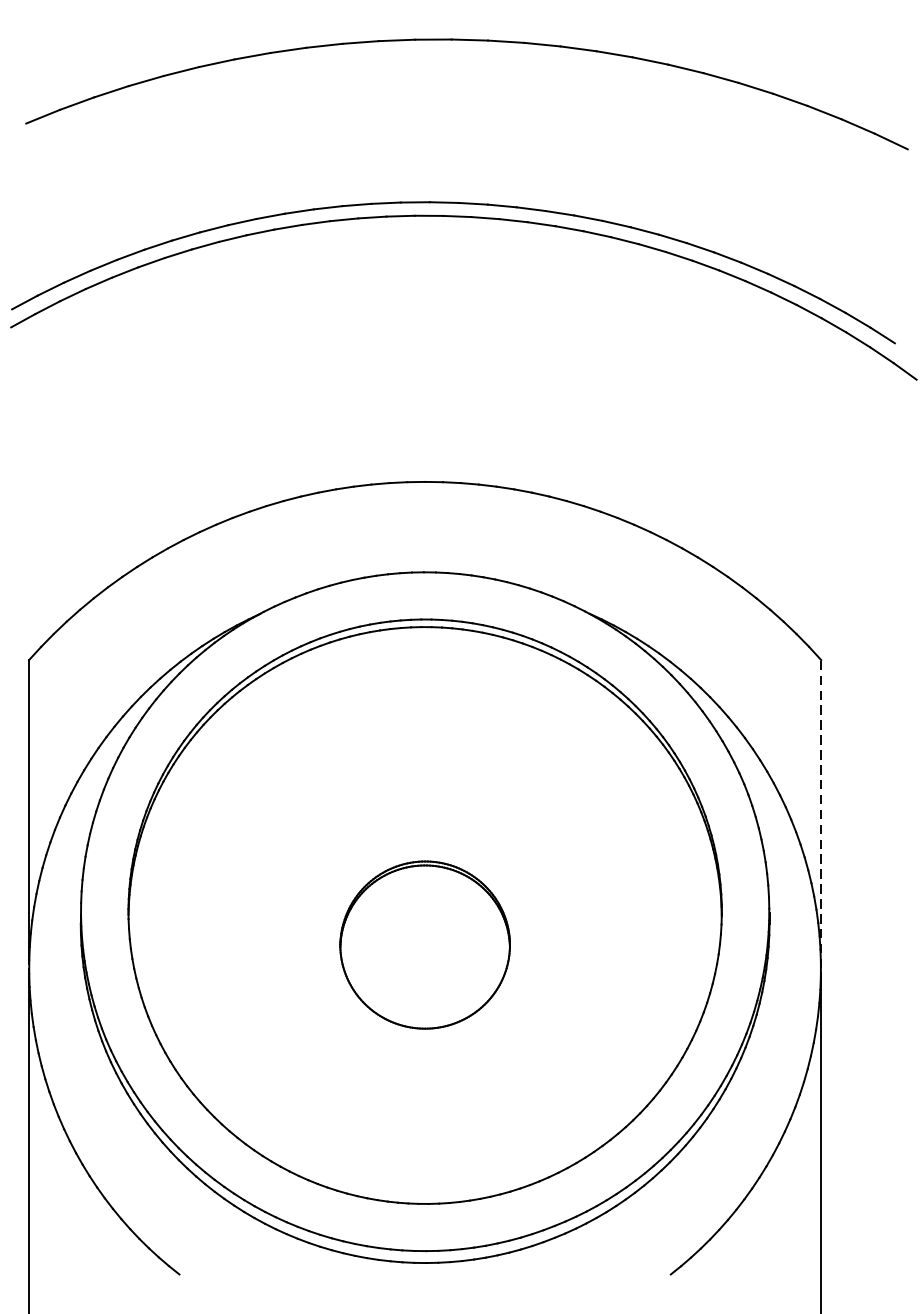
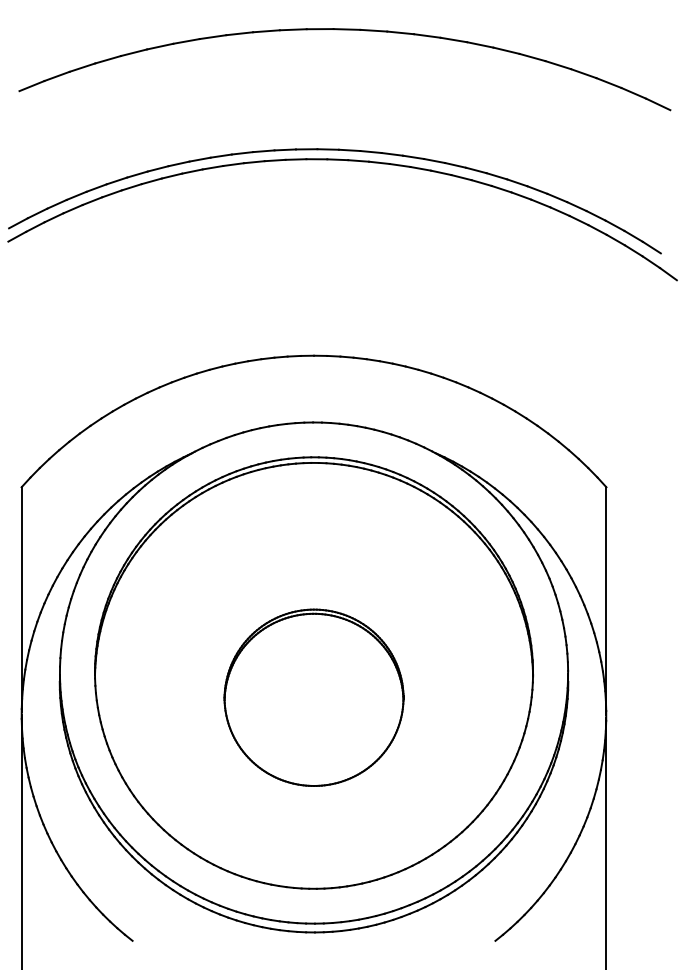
line: (821, 814) -> (606, 601), dashed -> solid
part: (424, 944) -> (313, 697), size x1.43

